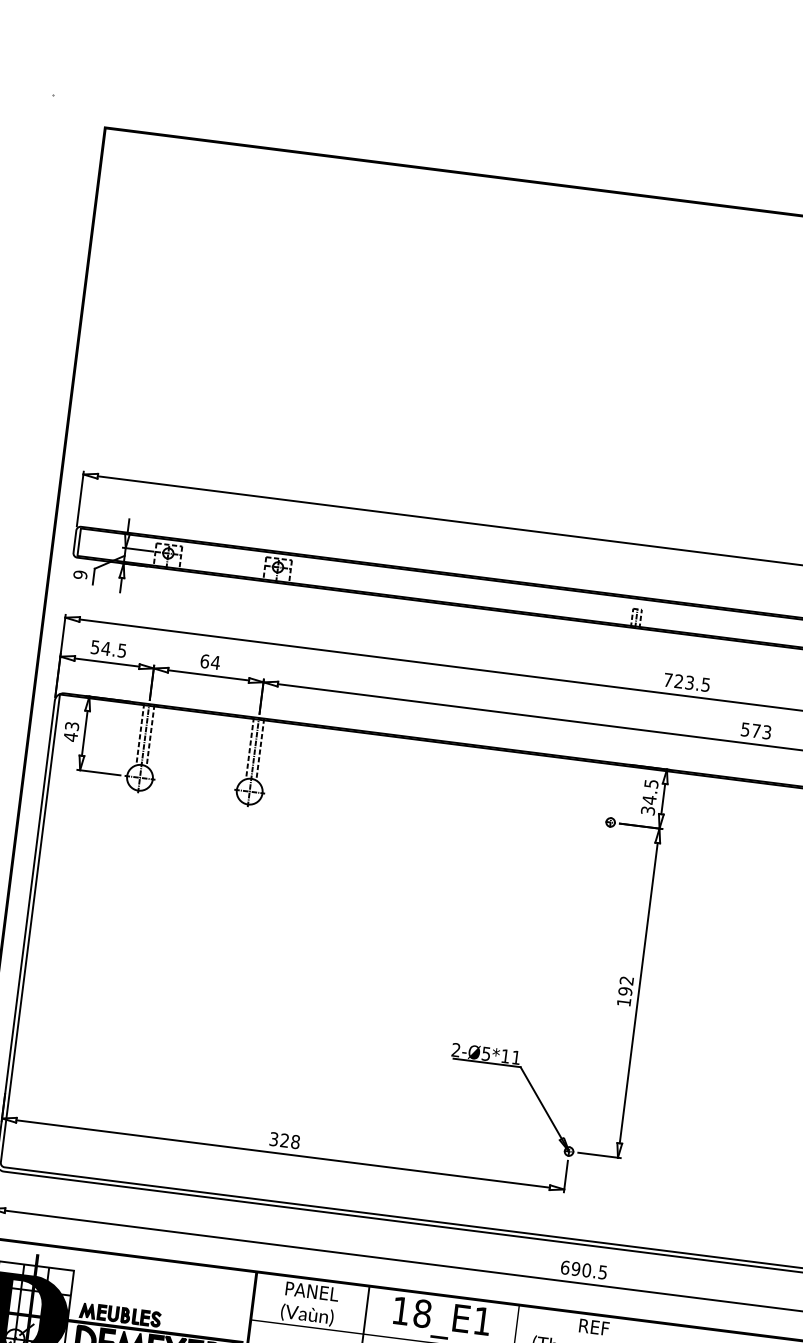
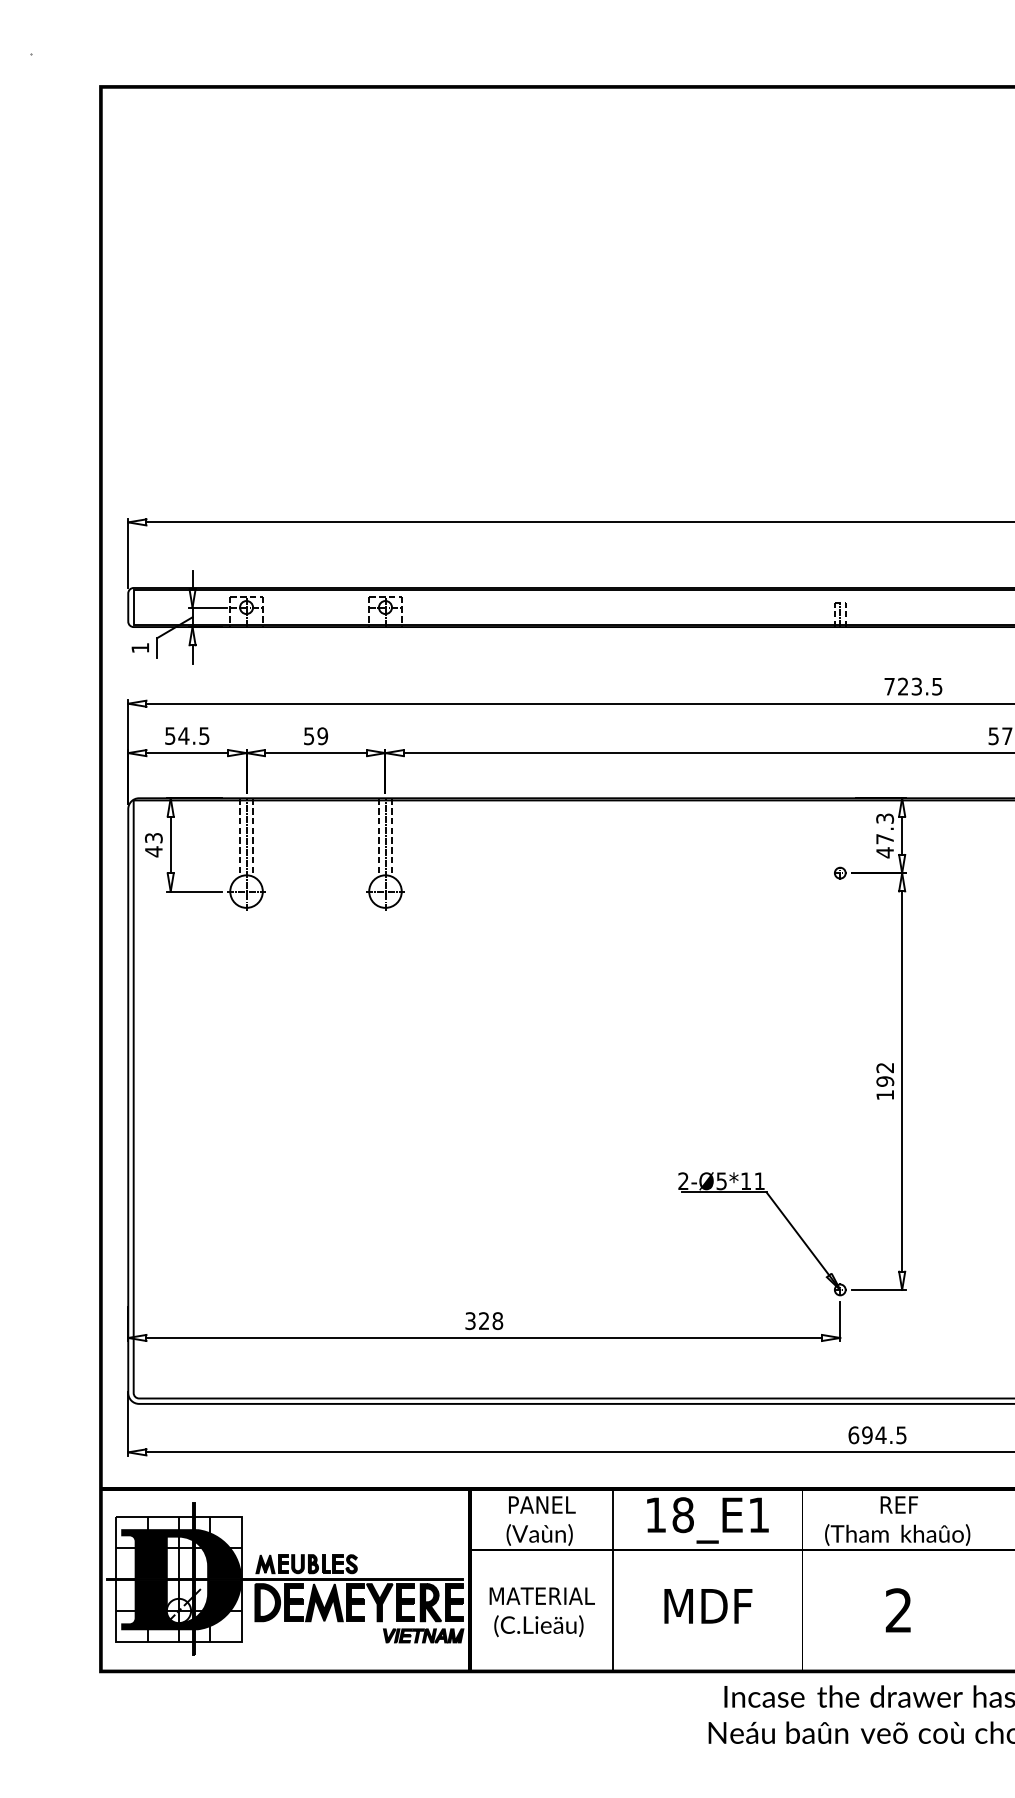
text: (80, 574) -> (140, 647), 9 -> 1
text: (210, 662) -> (316, 736), 64 -> 59
text: (650, 797) -> (885, 835), 34.5 -> 47.3
text: (586, 1270) -> (880, 1435), 690.5 -> 694.5

